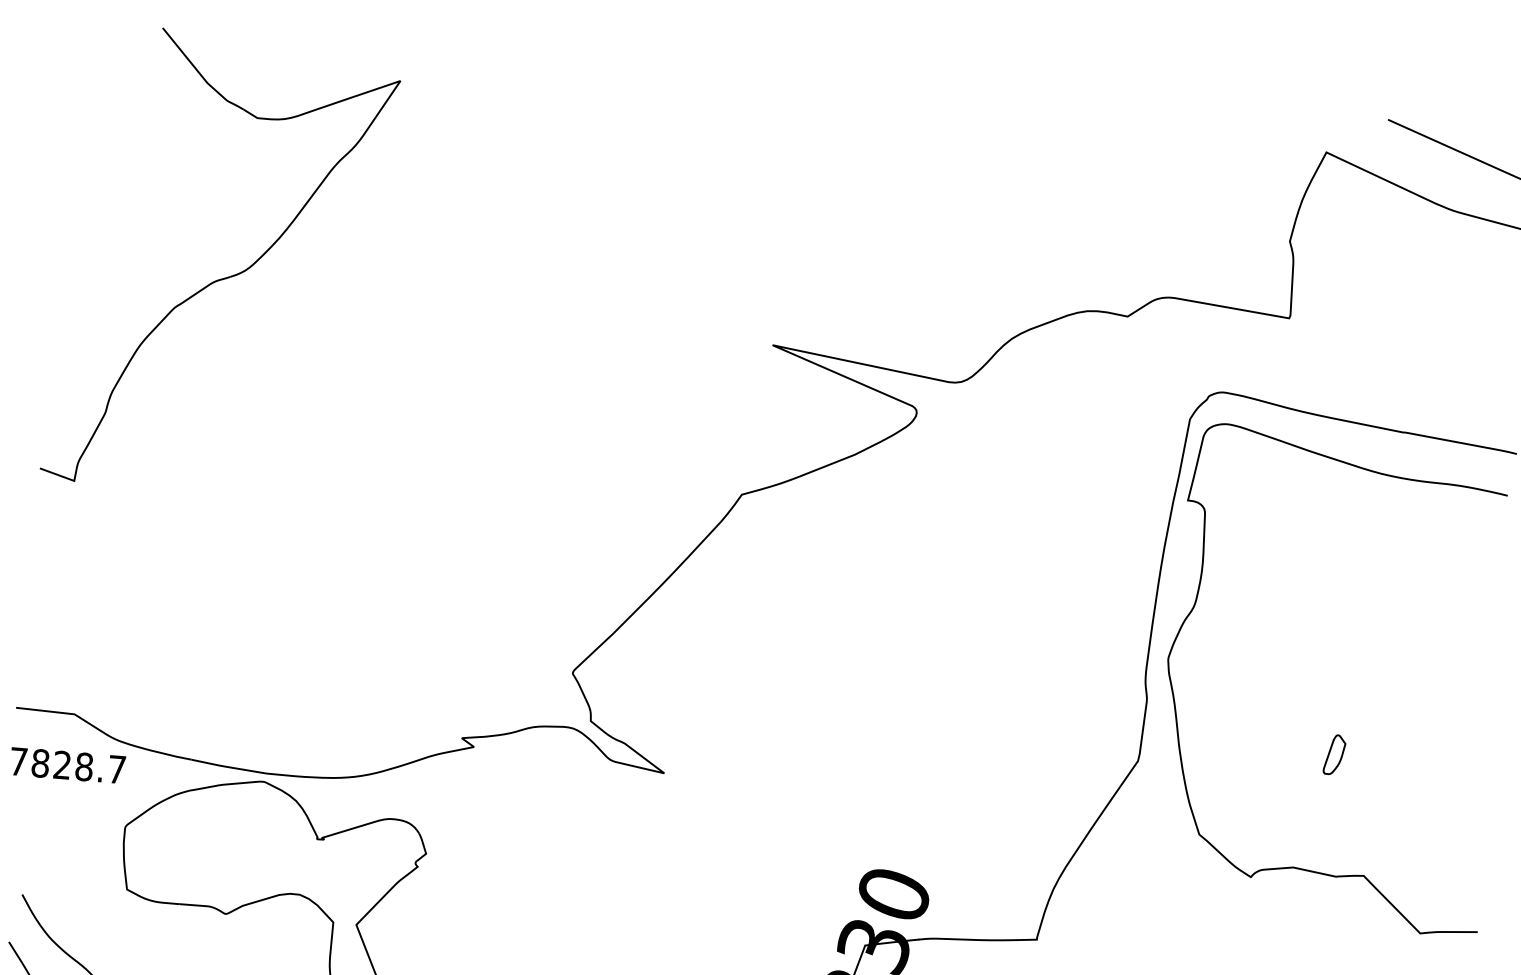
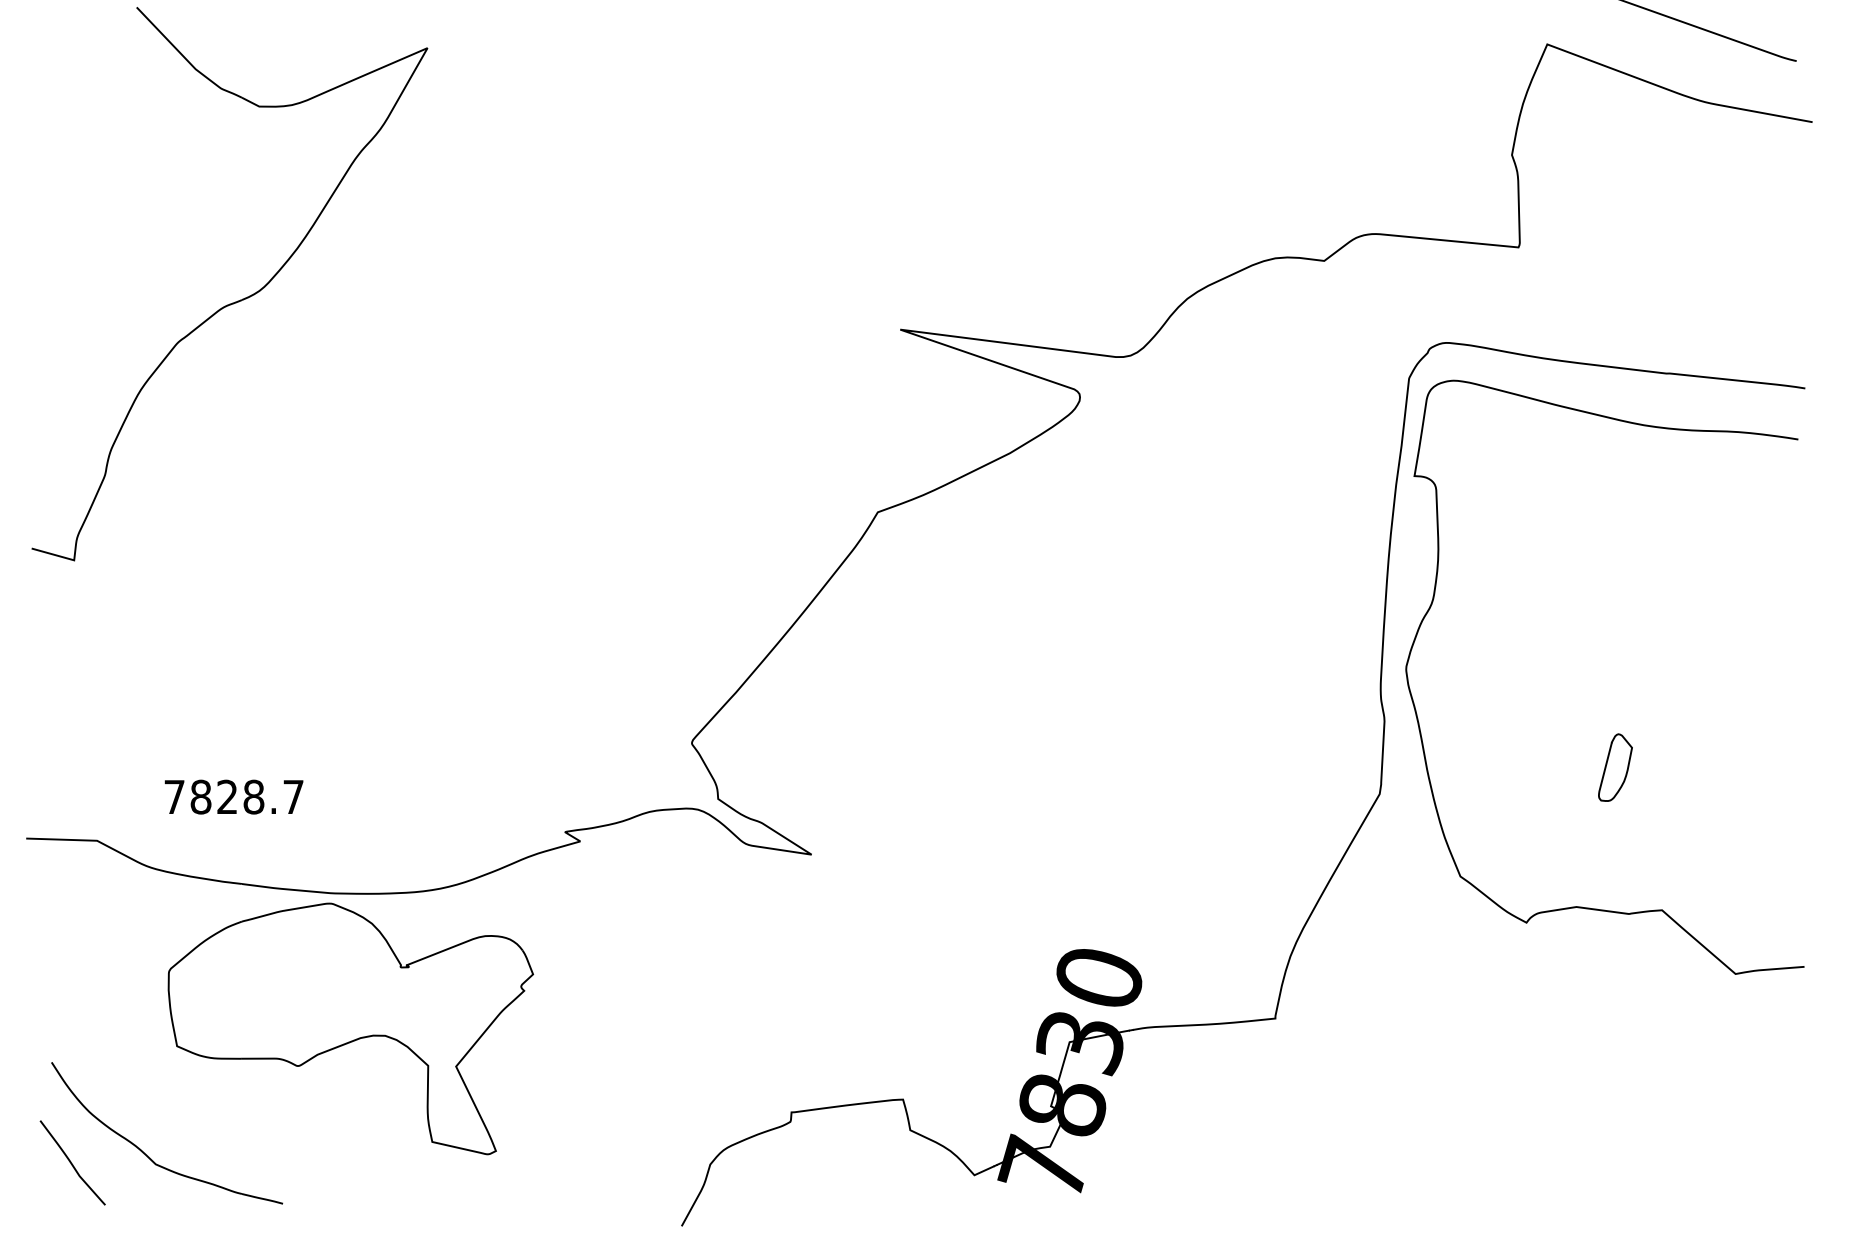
part: (1334, 754) -> (1615, 767), size x1.4
text: (67, 765) -> (233, 796), moved

